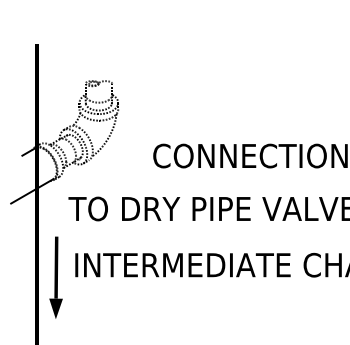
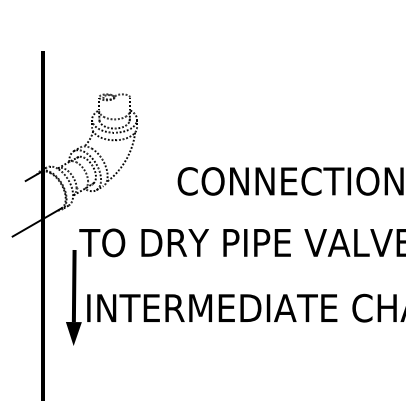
part: (55, 277) -> (73, 297), moved

